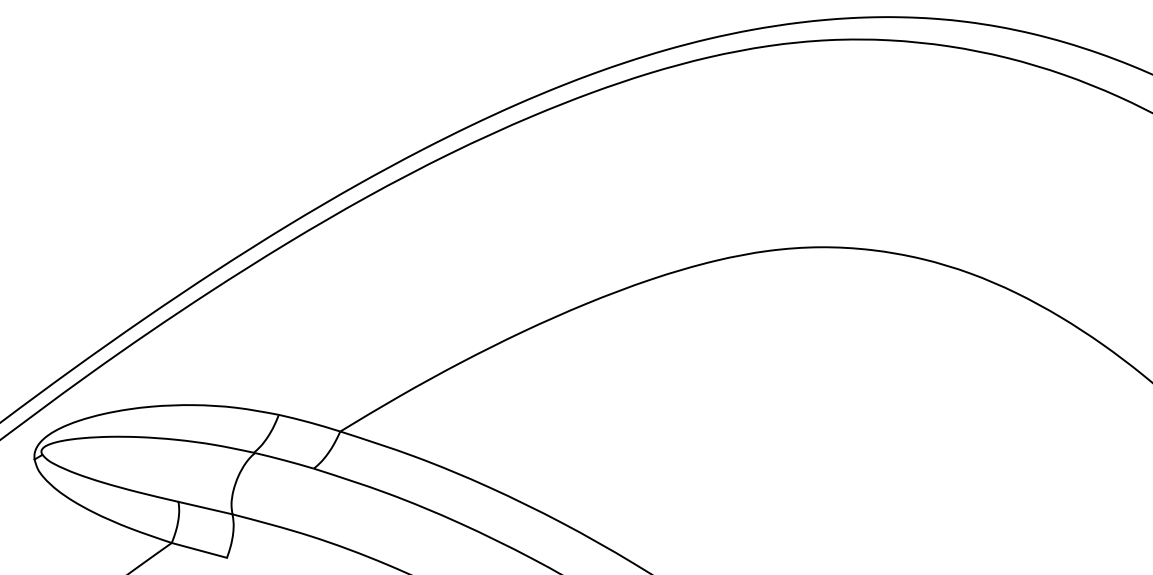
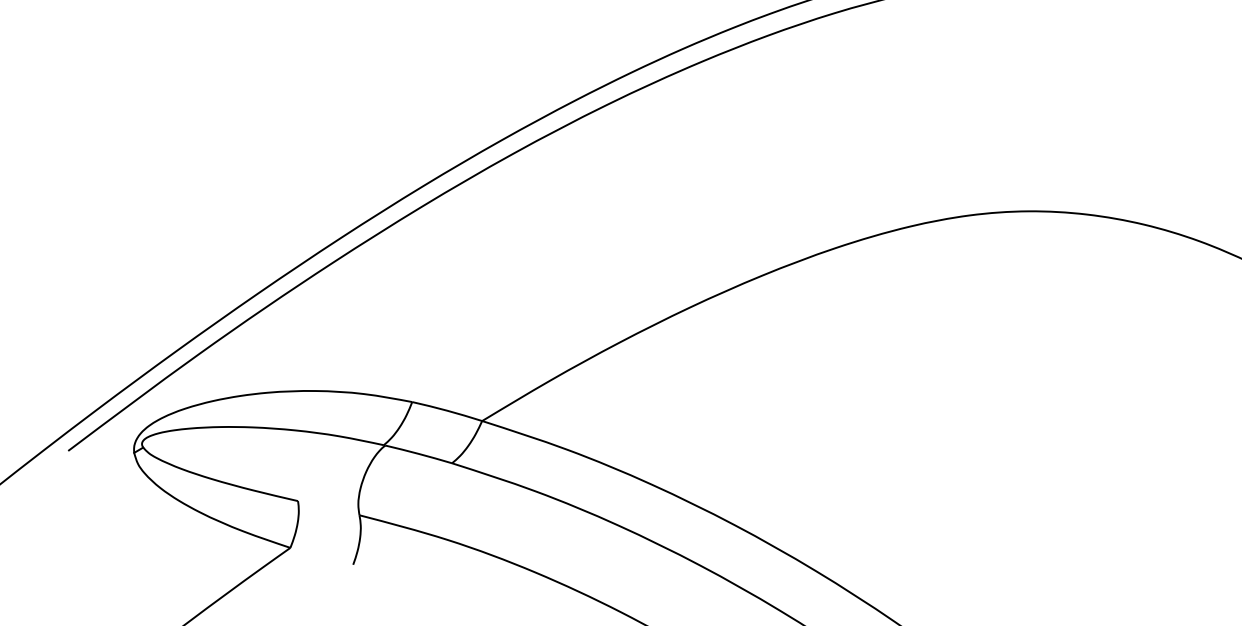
line: (205, 507) -> (328, 507), removed
line: (199, 549) -> (321, 555), removed

